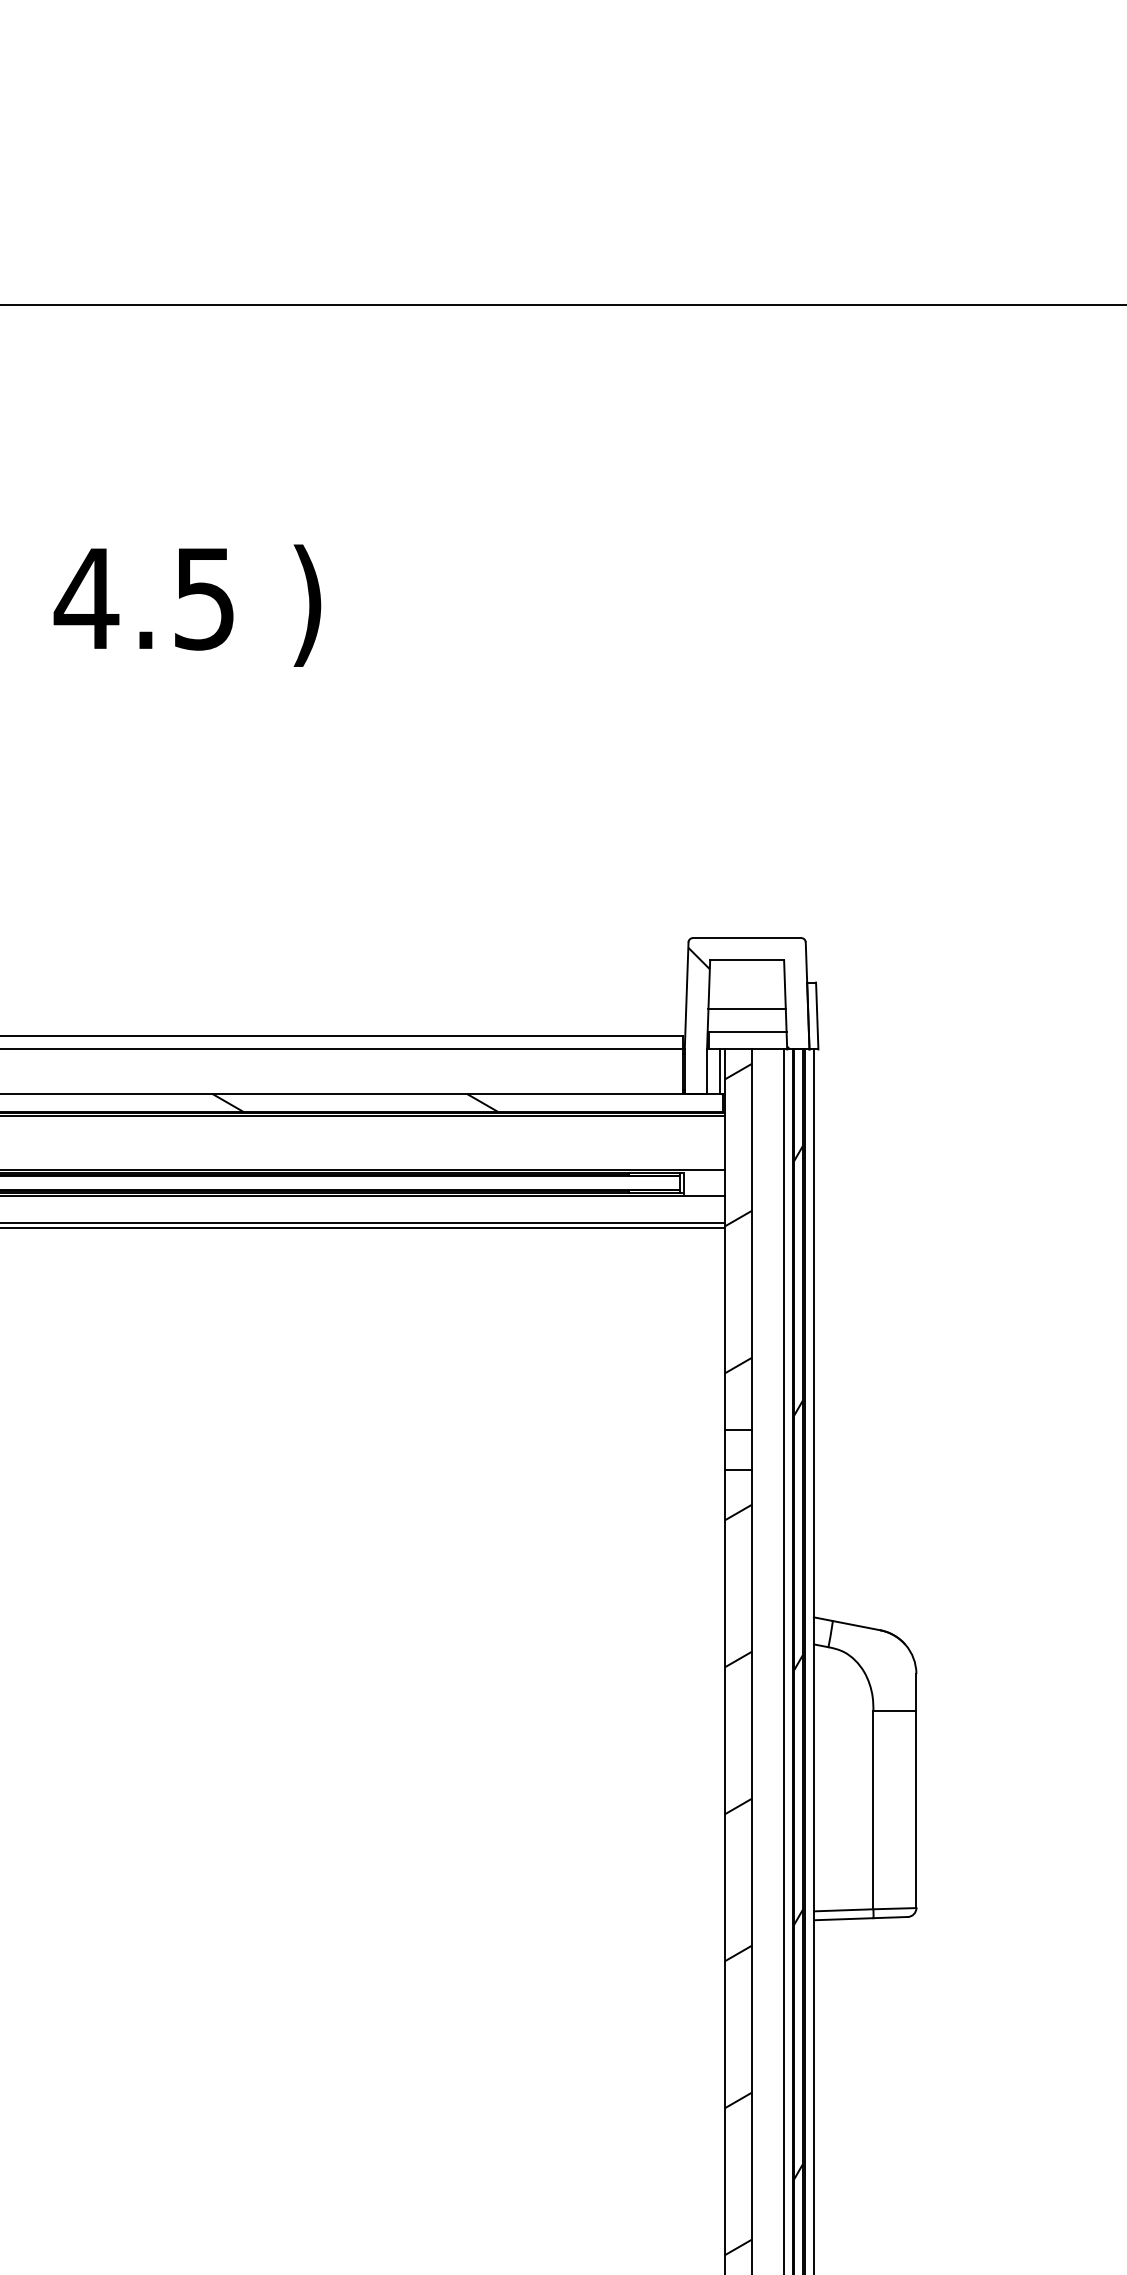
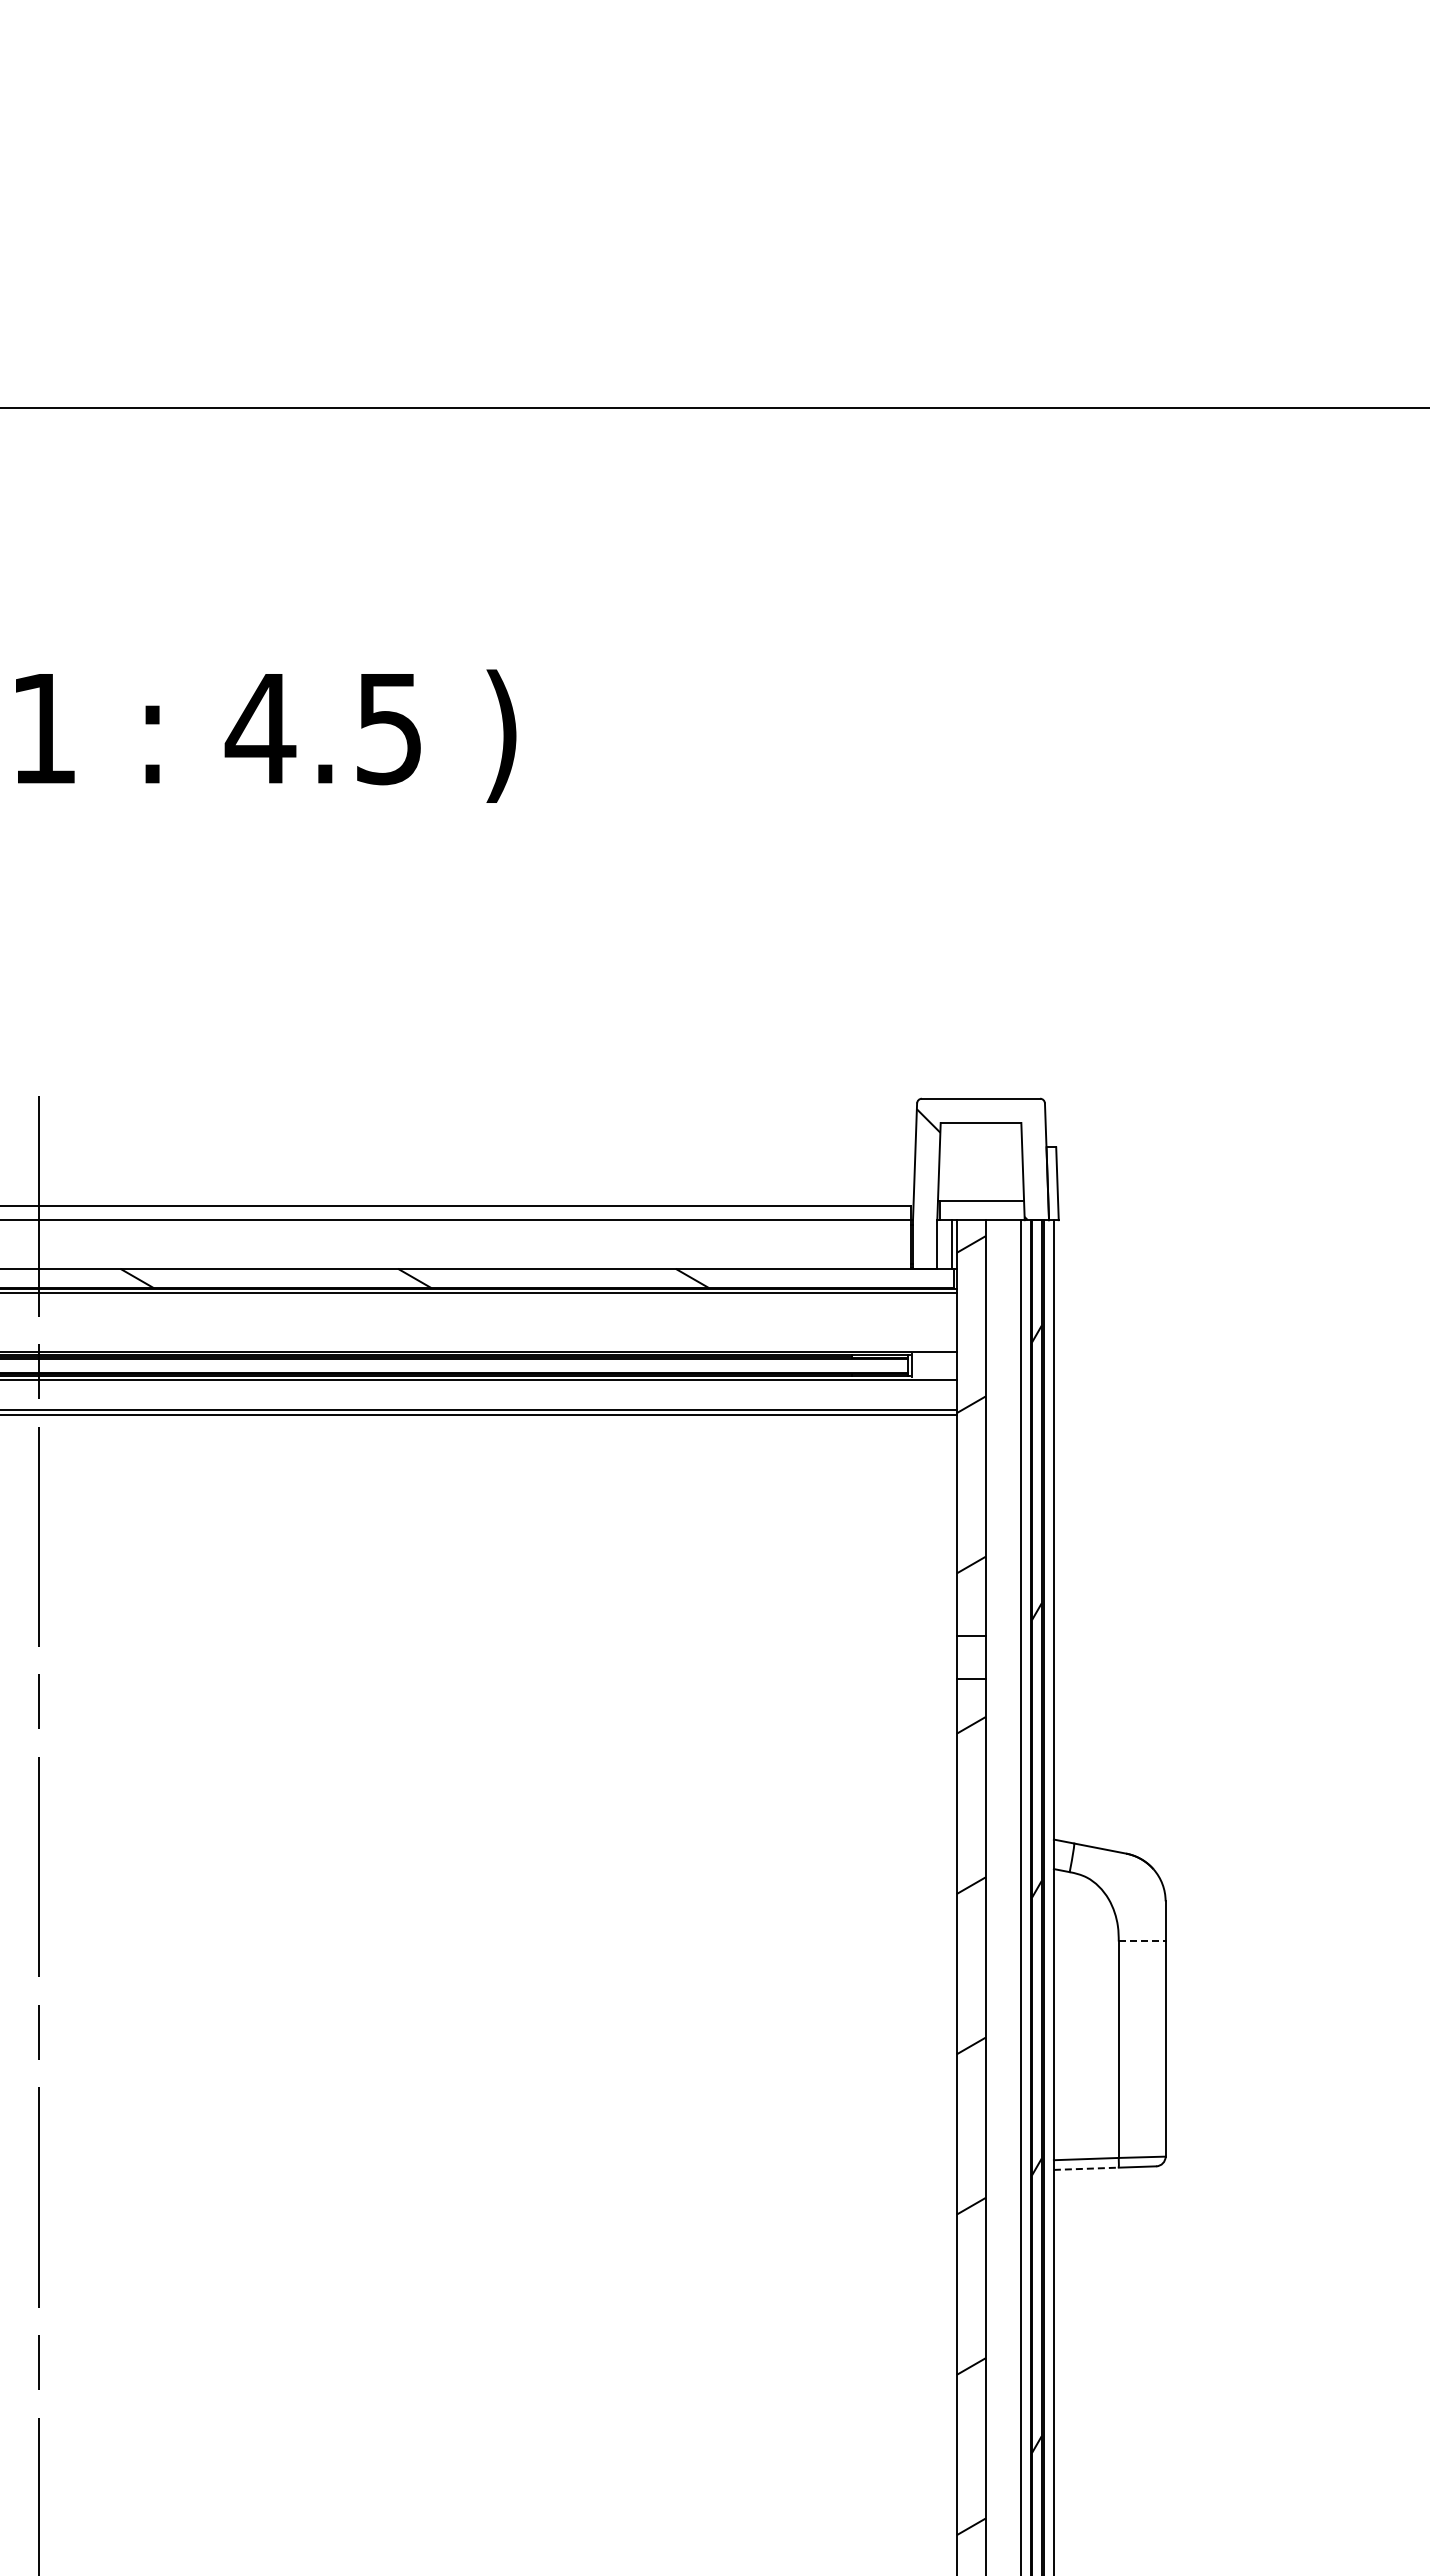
line: (746, 1009) -> (980, 1176), removed
line: (895, 1710) -> (1142, 1941), solid -> dashed
line: (843, 1918) -> (1086, 2168), solid -> dashed

